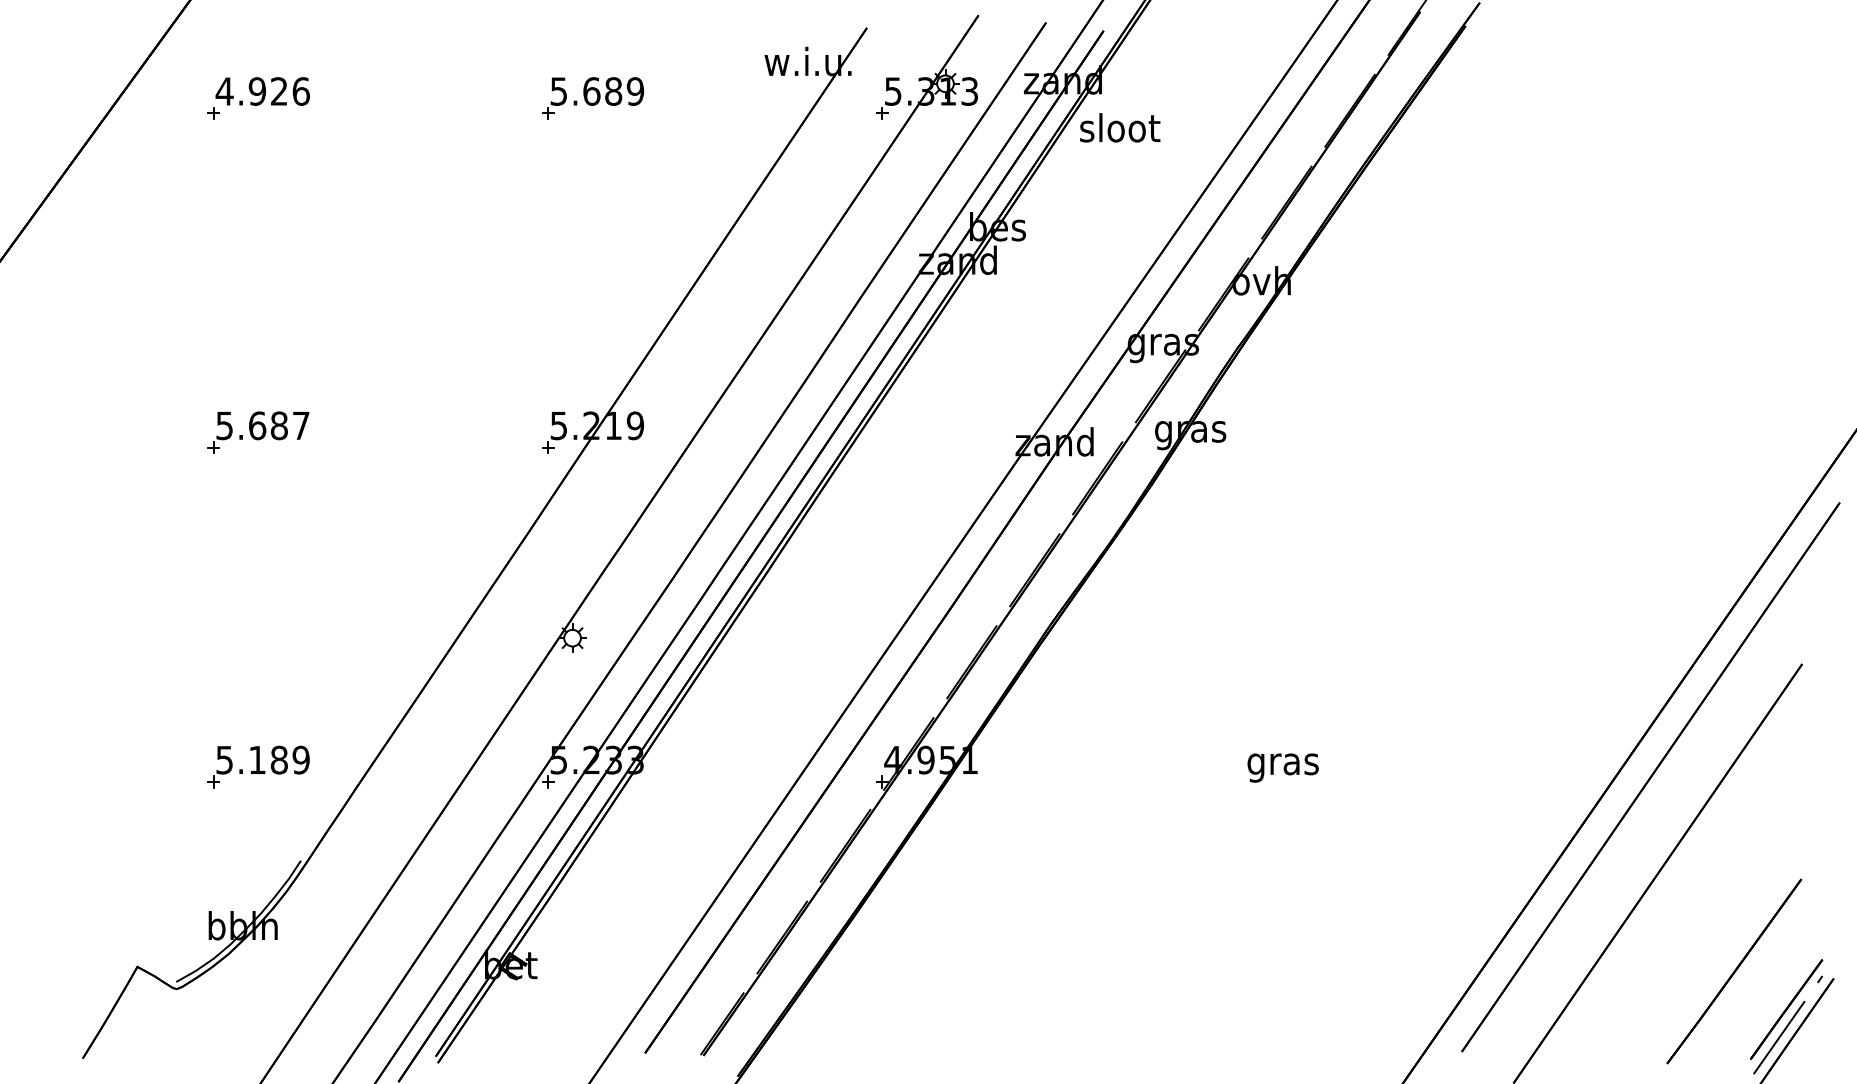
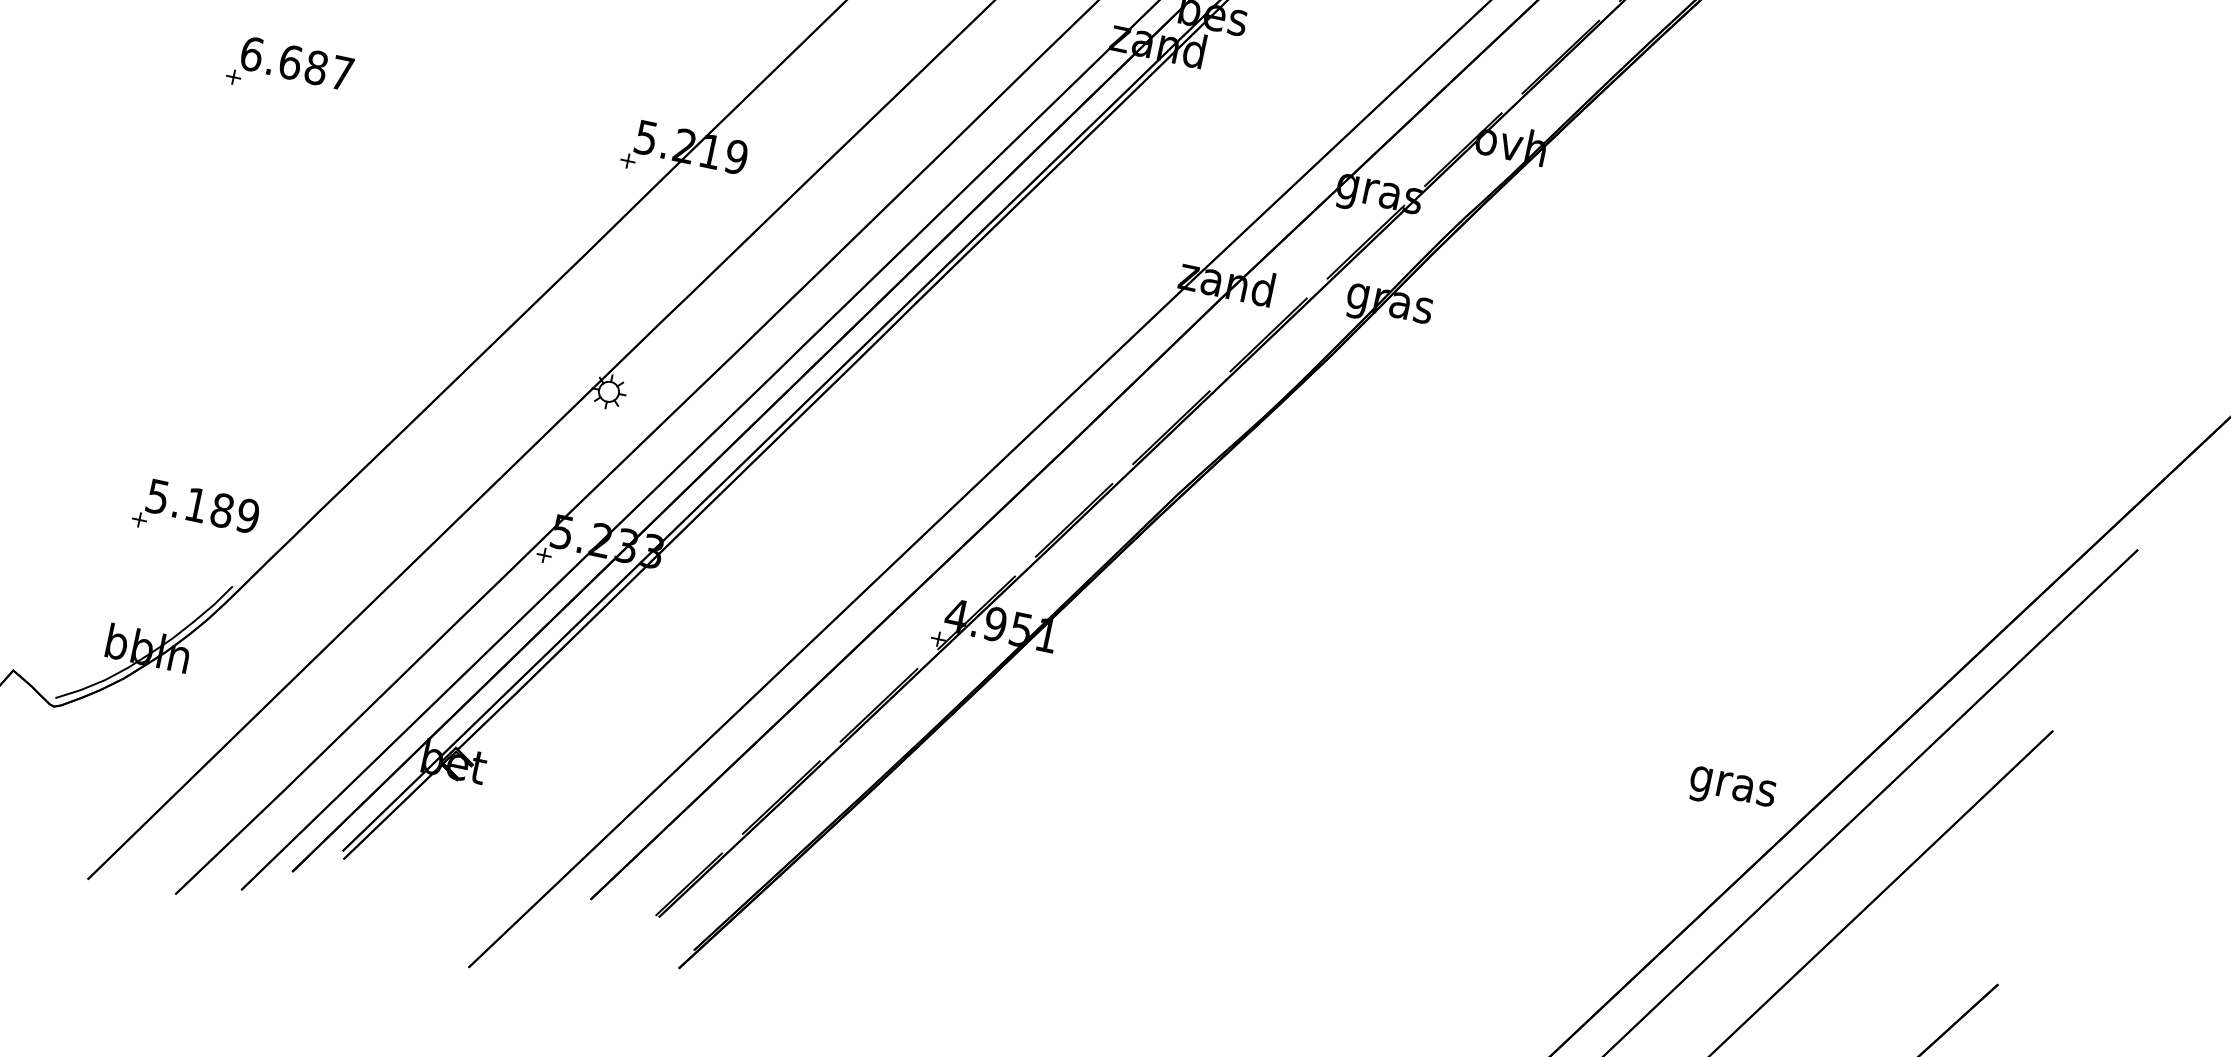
text: (224, 425) -> (251, 53), 5.687 -> 6.687
part: (258, 766) -> (196, 512), moved
text: (1282, 767) -> (1731, 789), moved

